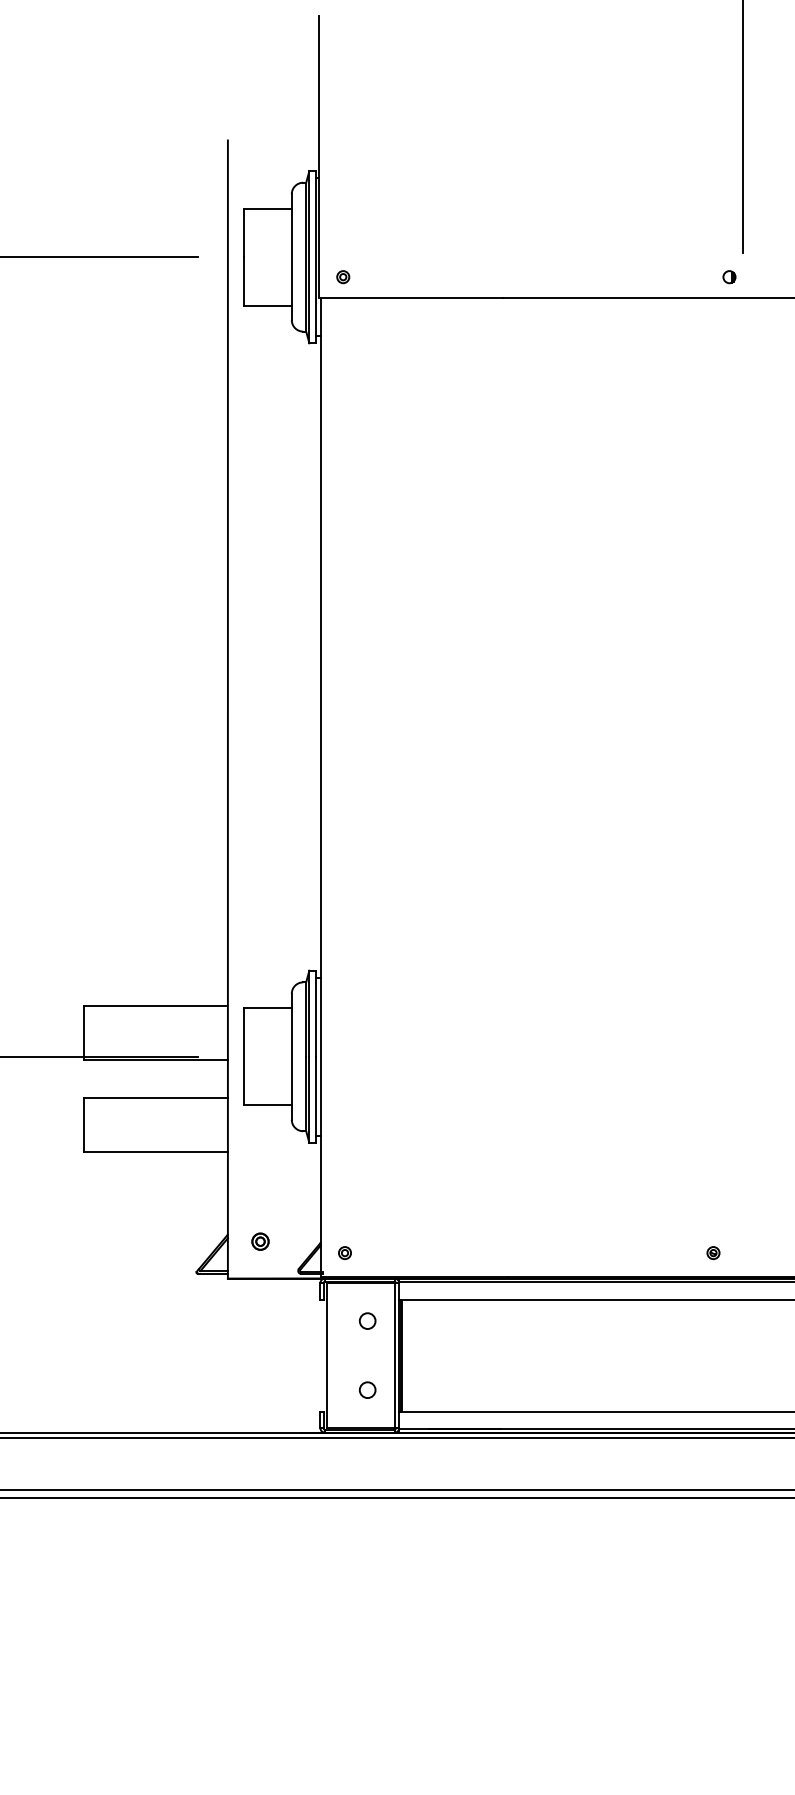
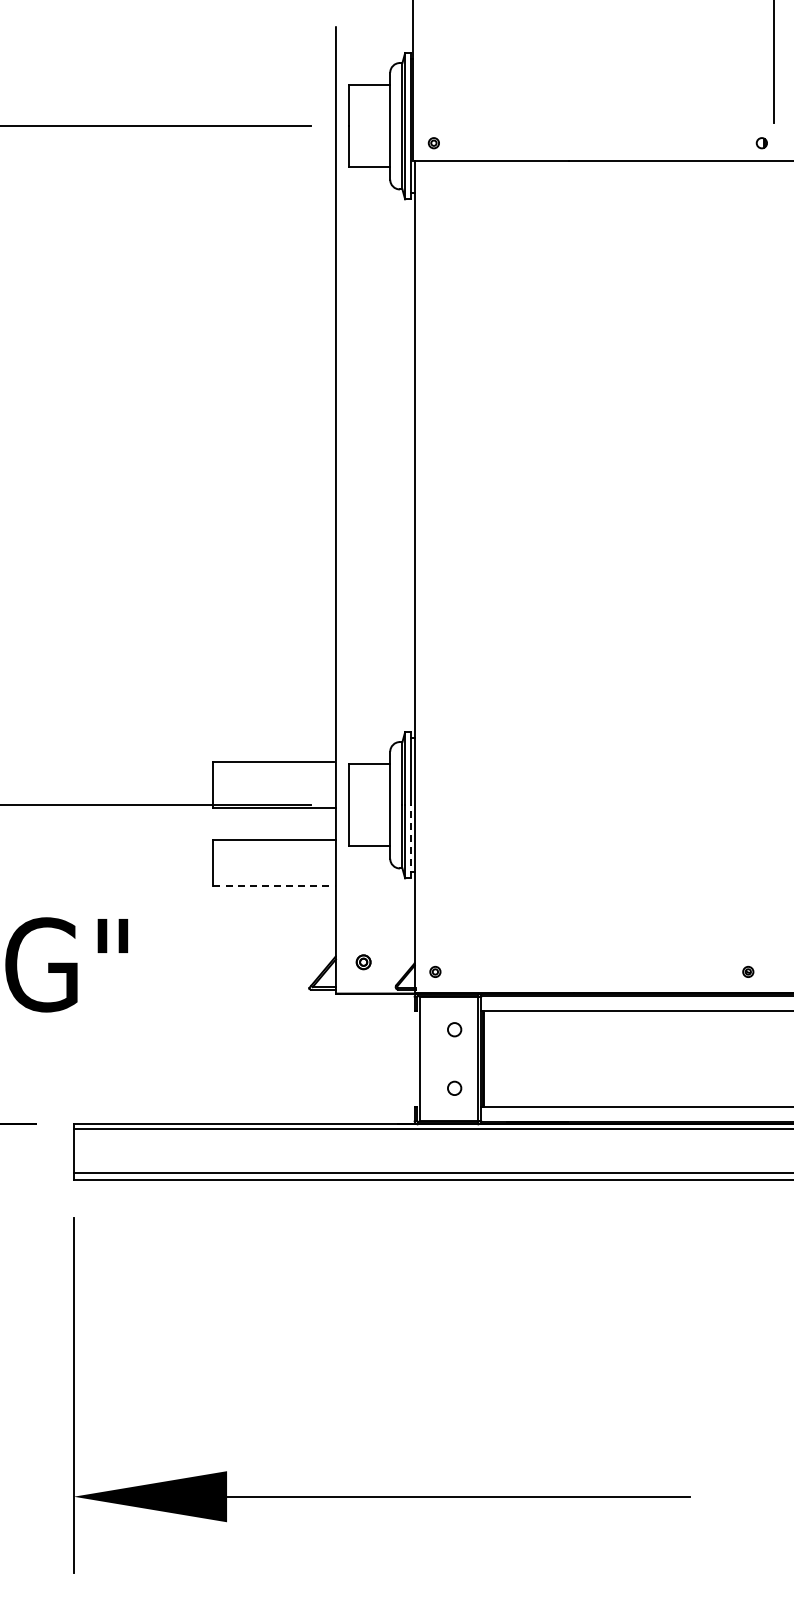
line: (315, 1099) -> (410, 841), solid -> dashed
line: (156, 1152) -> (275, 886), solid -> dashed

